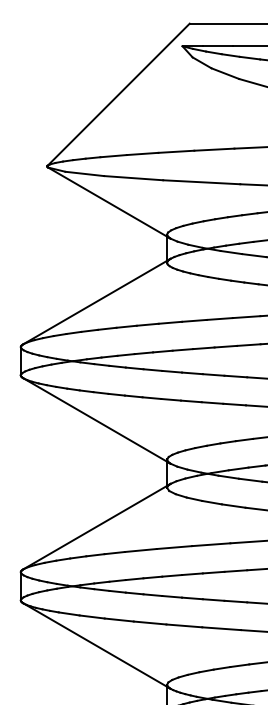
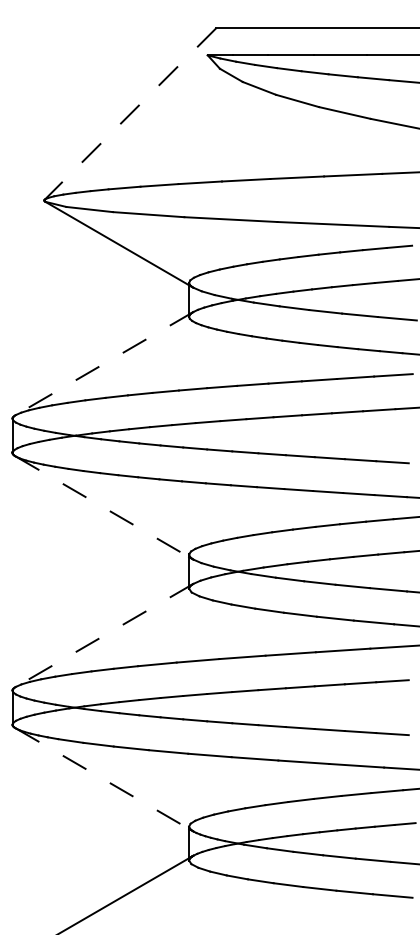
line: (118, 95) -> (130, 114), solid -> dashed
line: (97, 301) -> (104, 363), solid -> dashed
line: (95, 420) -> (102, 507), solid -> dashed
line: (97, 526) -> (104, 635), solid -> dashed
line: (95, 644) -> (102, 778), solid -> dashed

